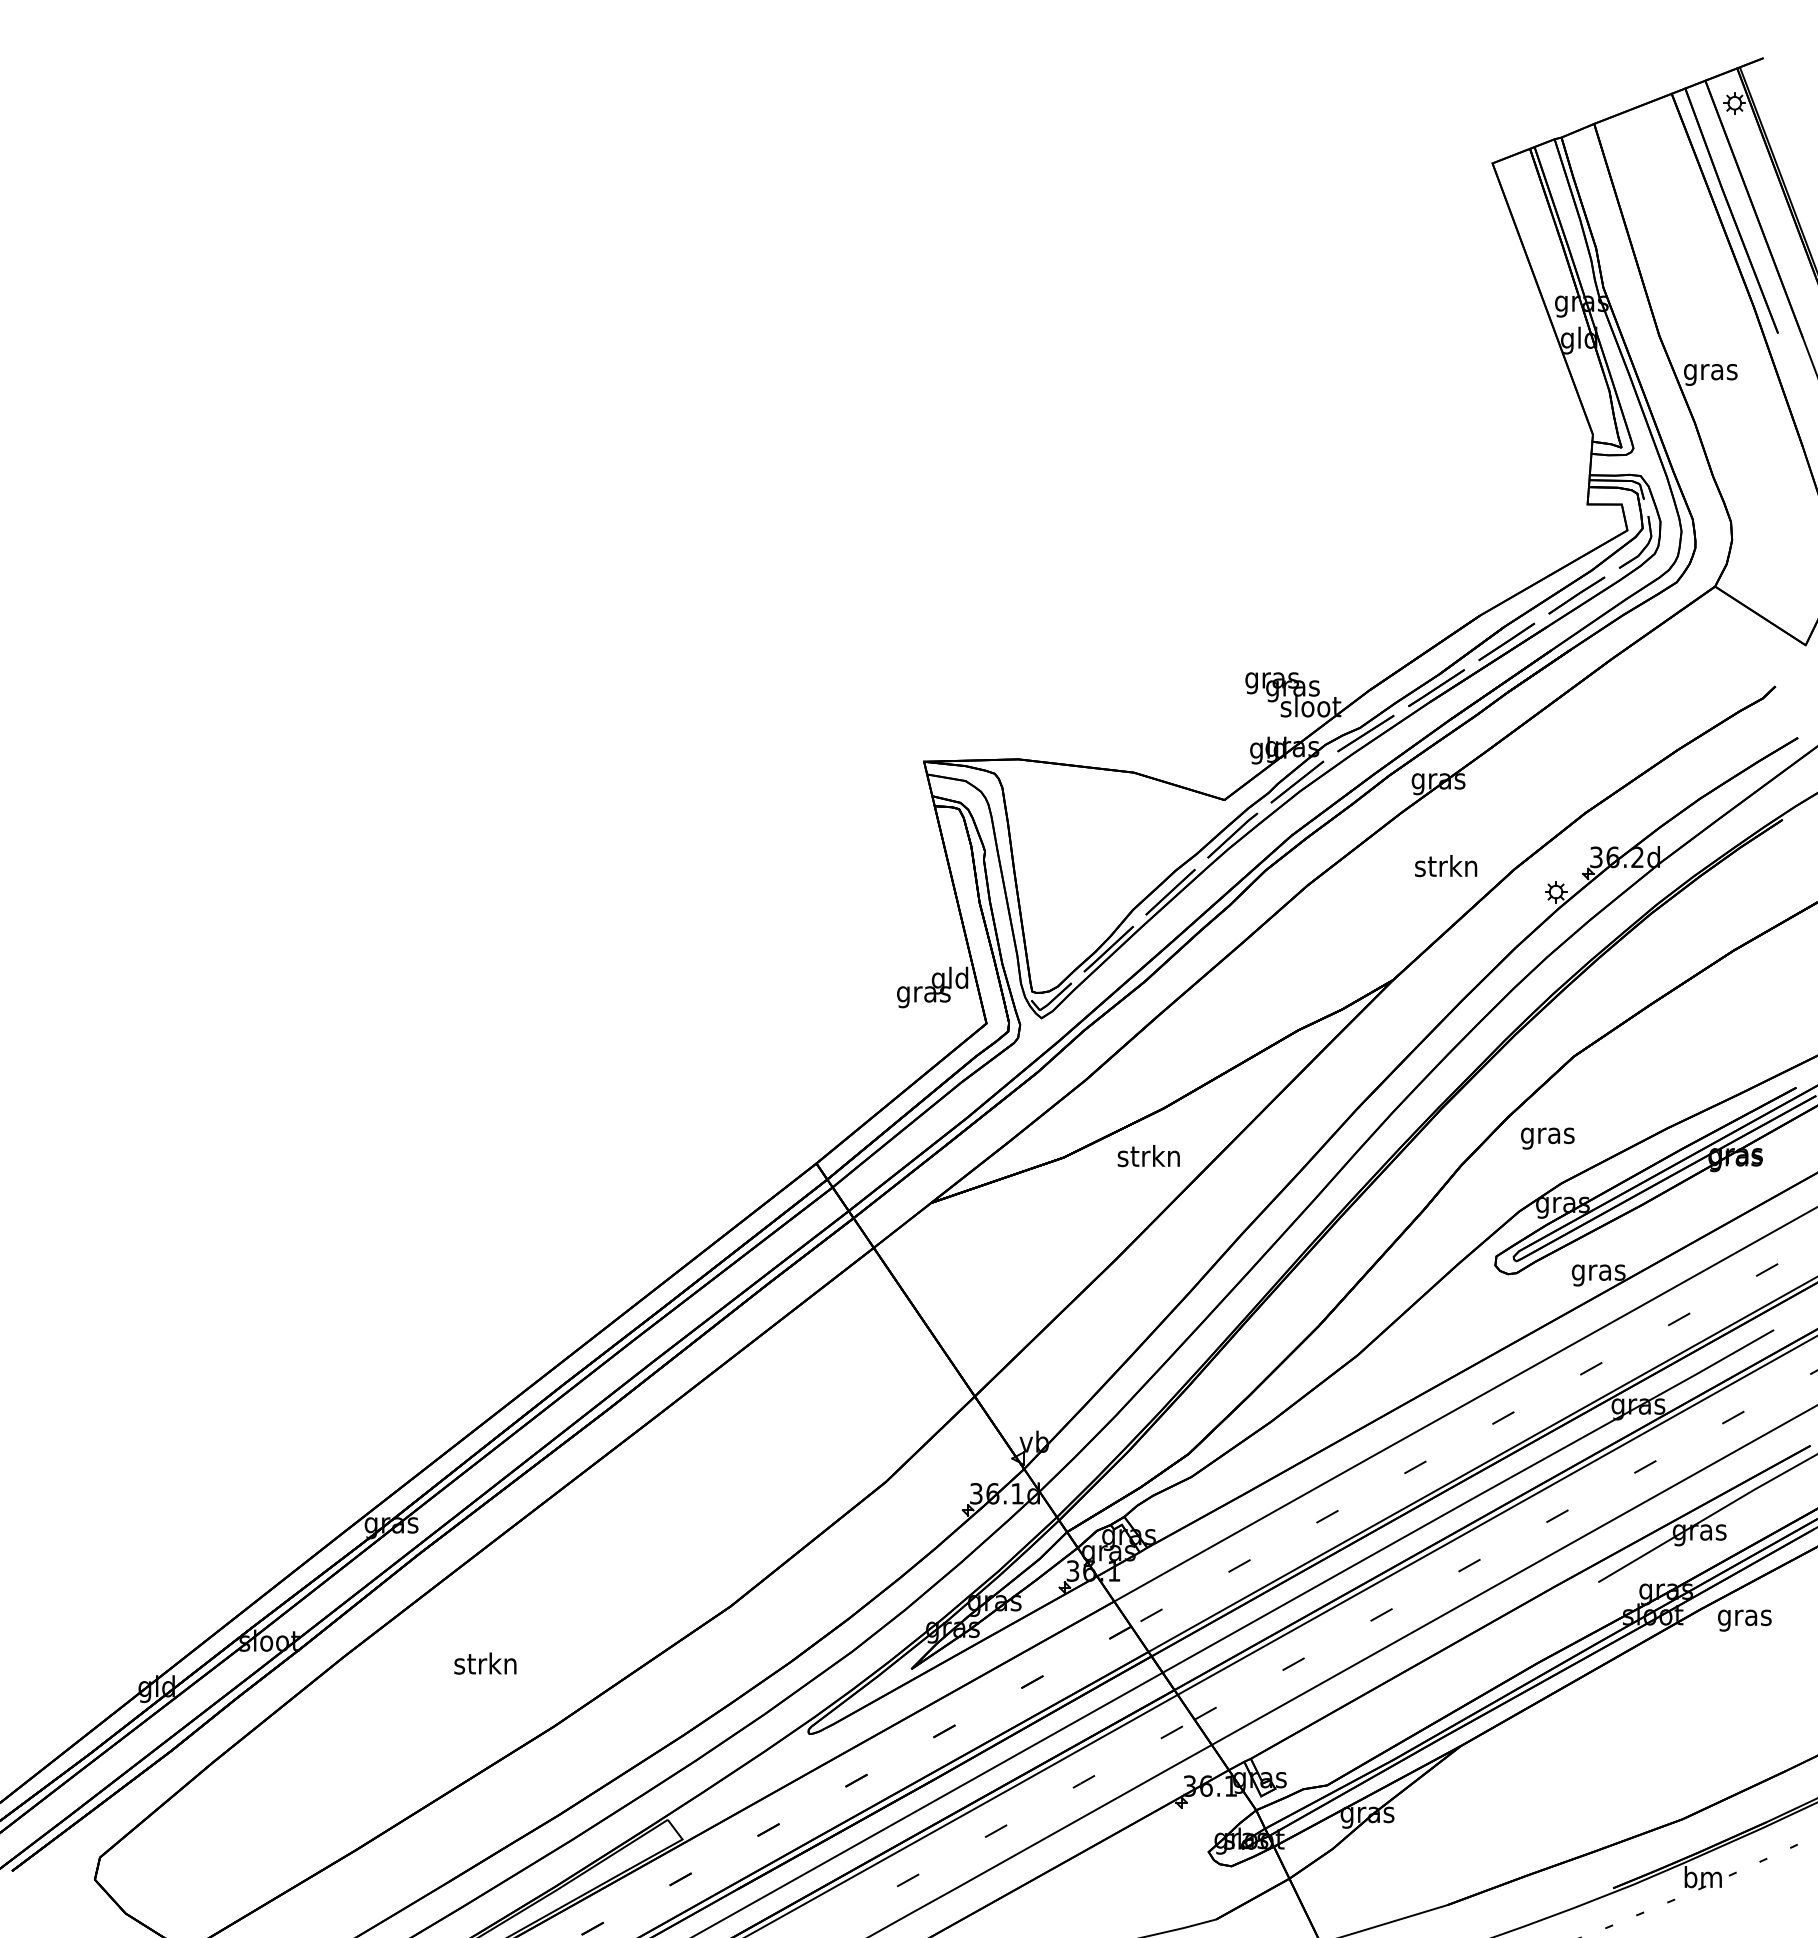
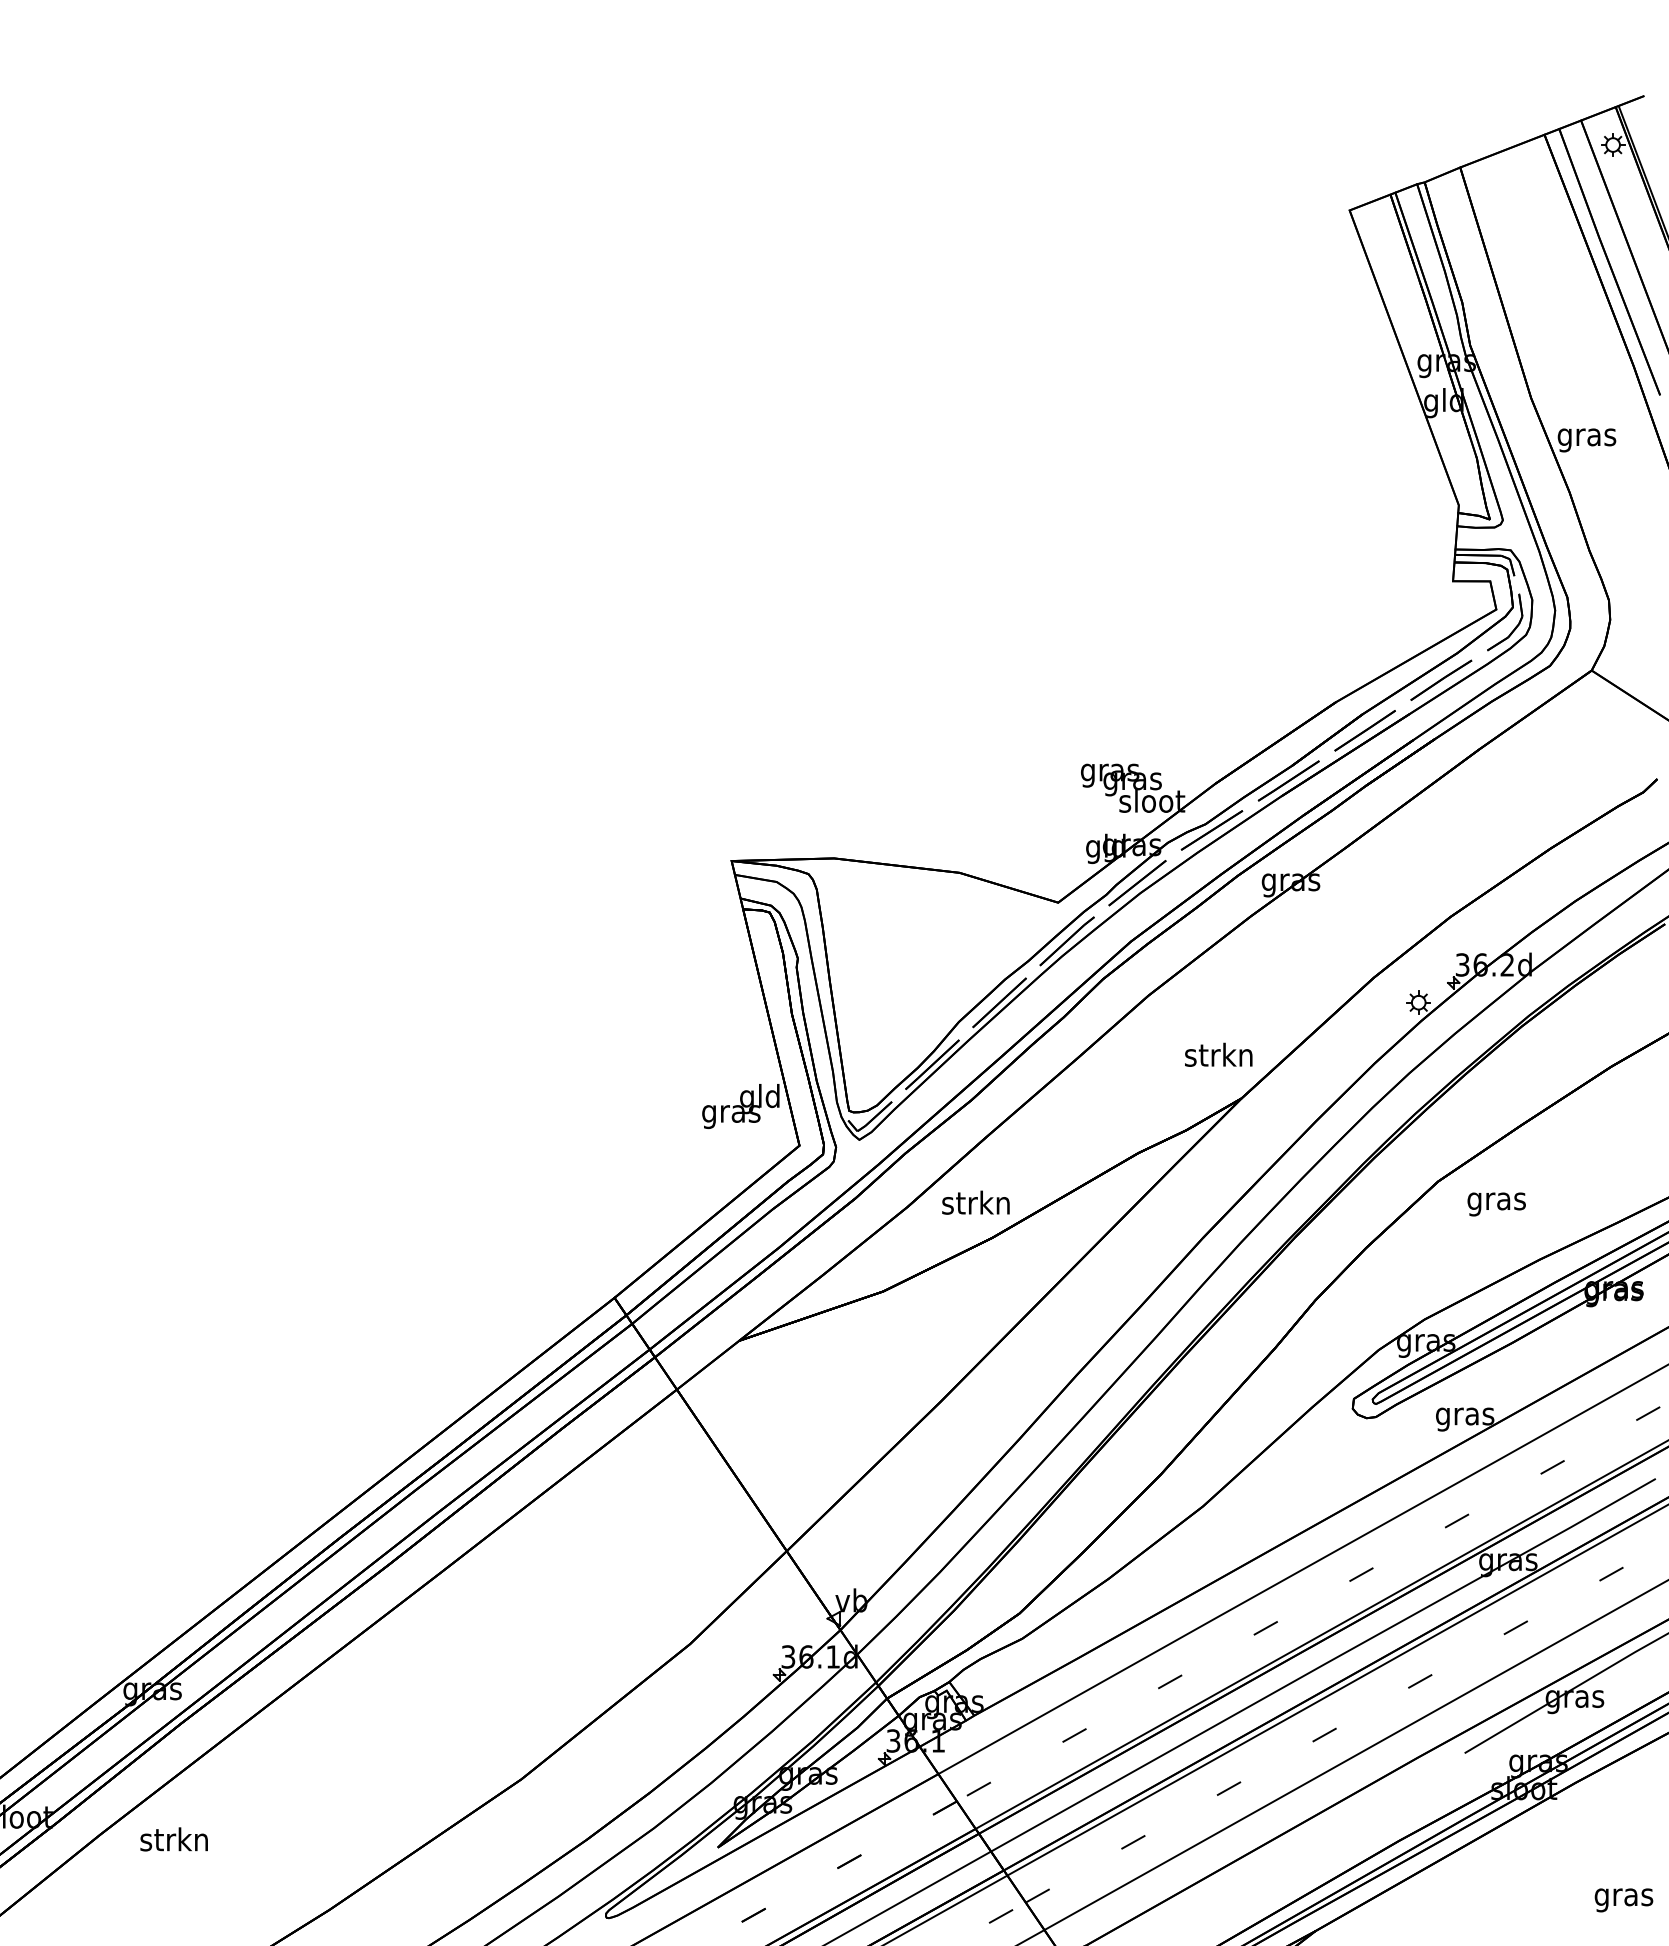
text: (1446, 866) -> (1219, 1055), moved
text: (1547, 1138) -> (1496, 1204), moved
text: (1148, 1156) -> (975, 1203), moved
text: (1744, 1620) -> (1623, 1900), moved
text: (485, 1663) -> (174, 1839), moved

